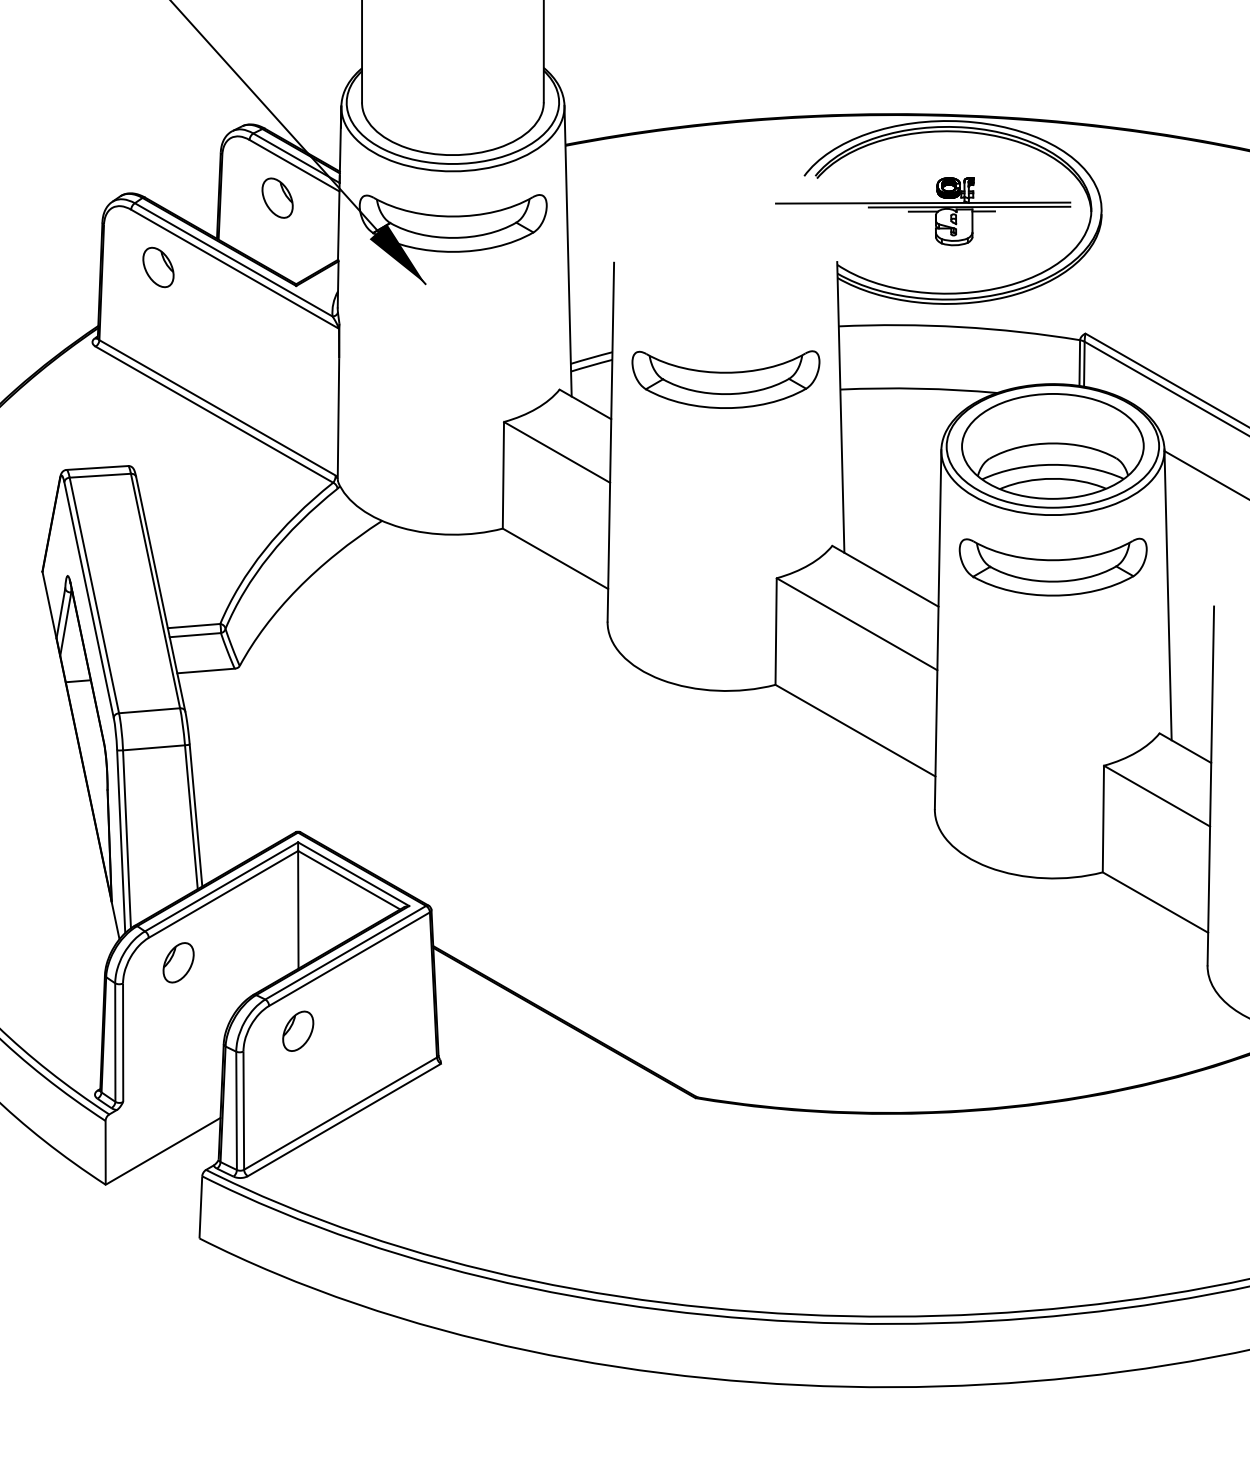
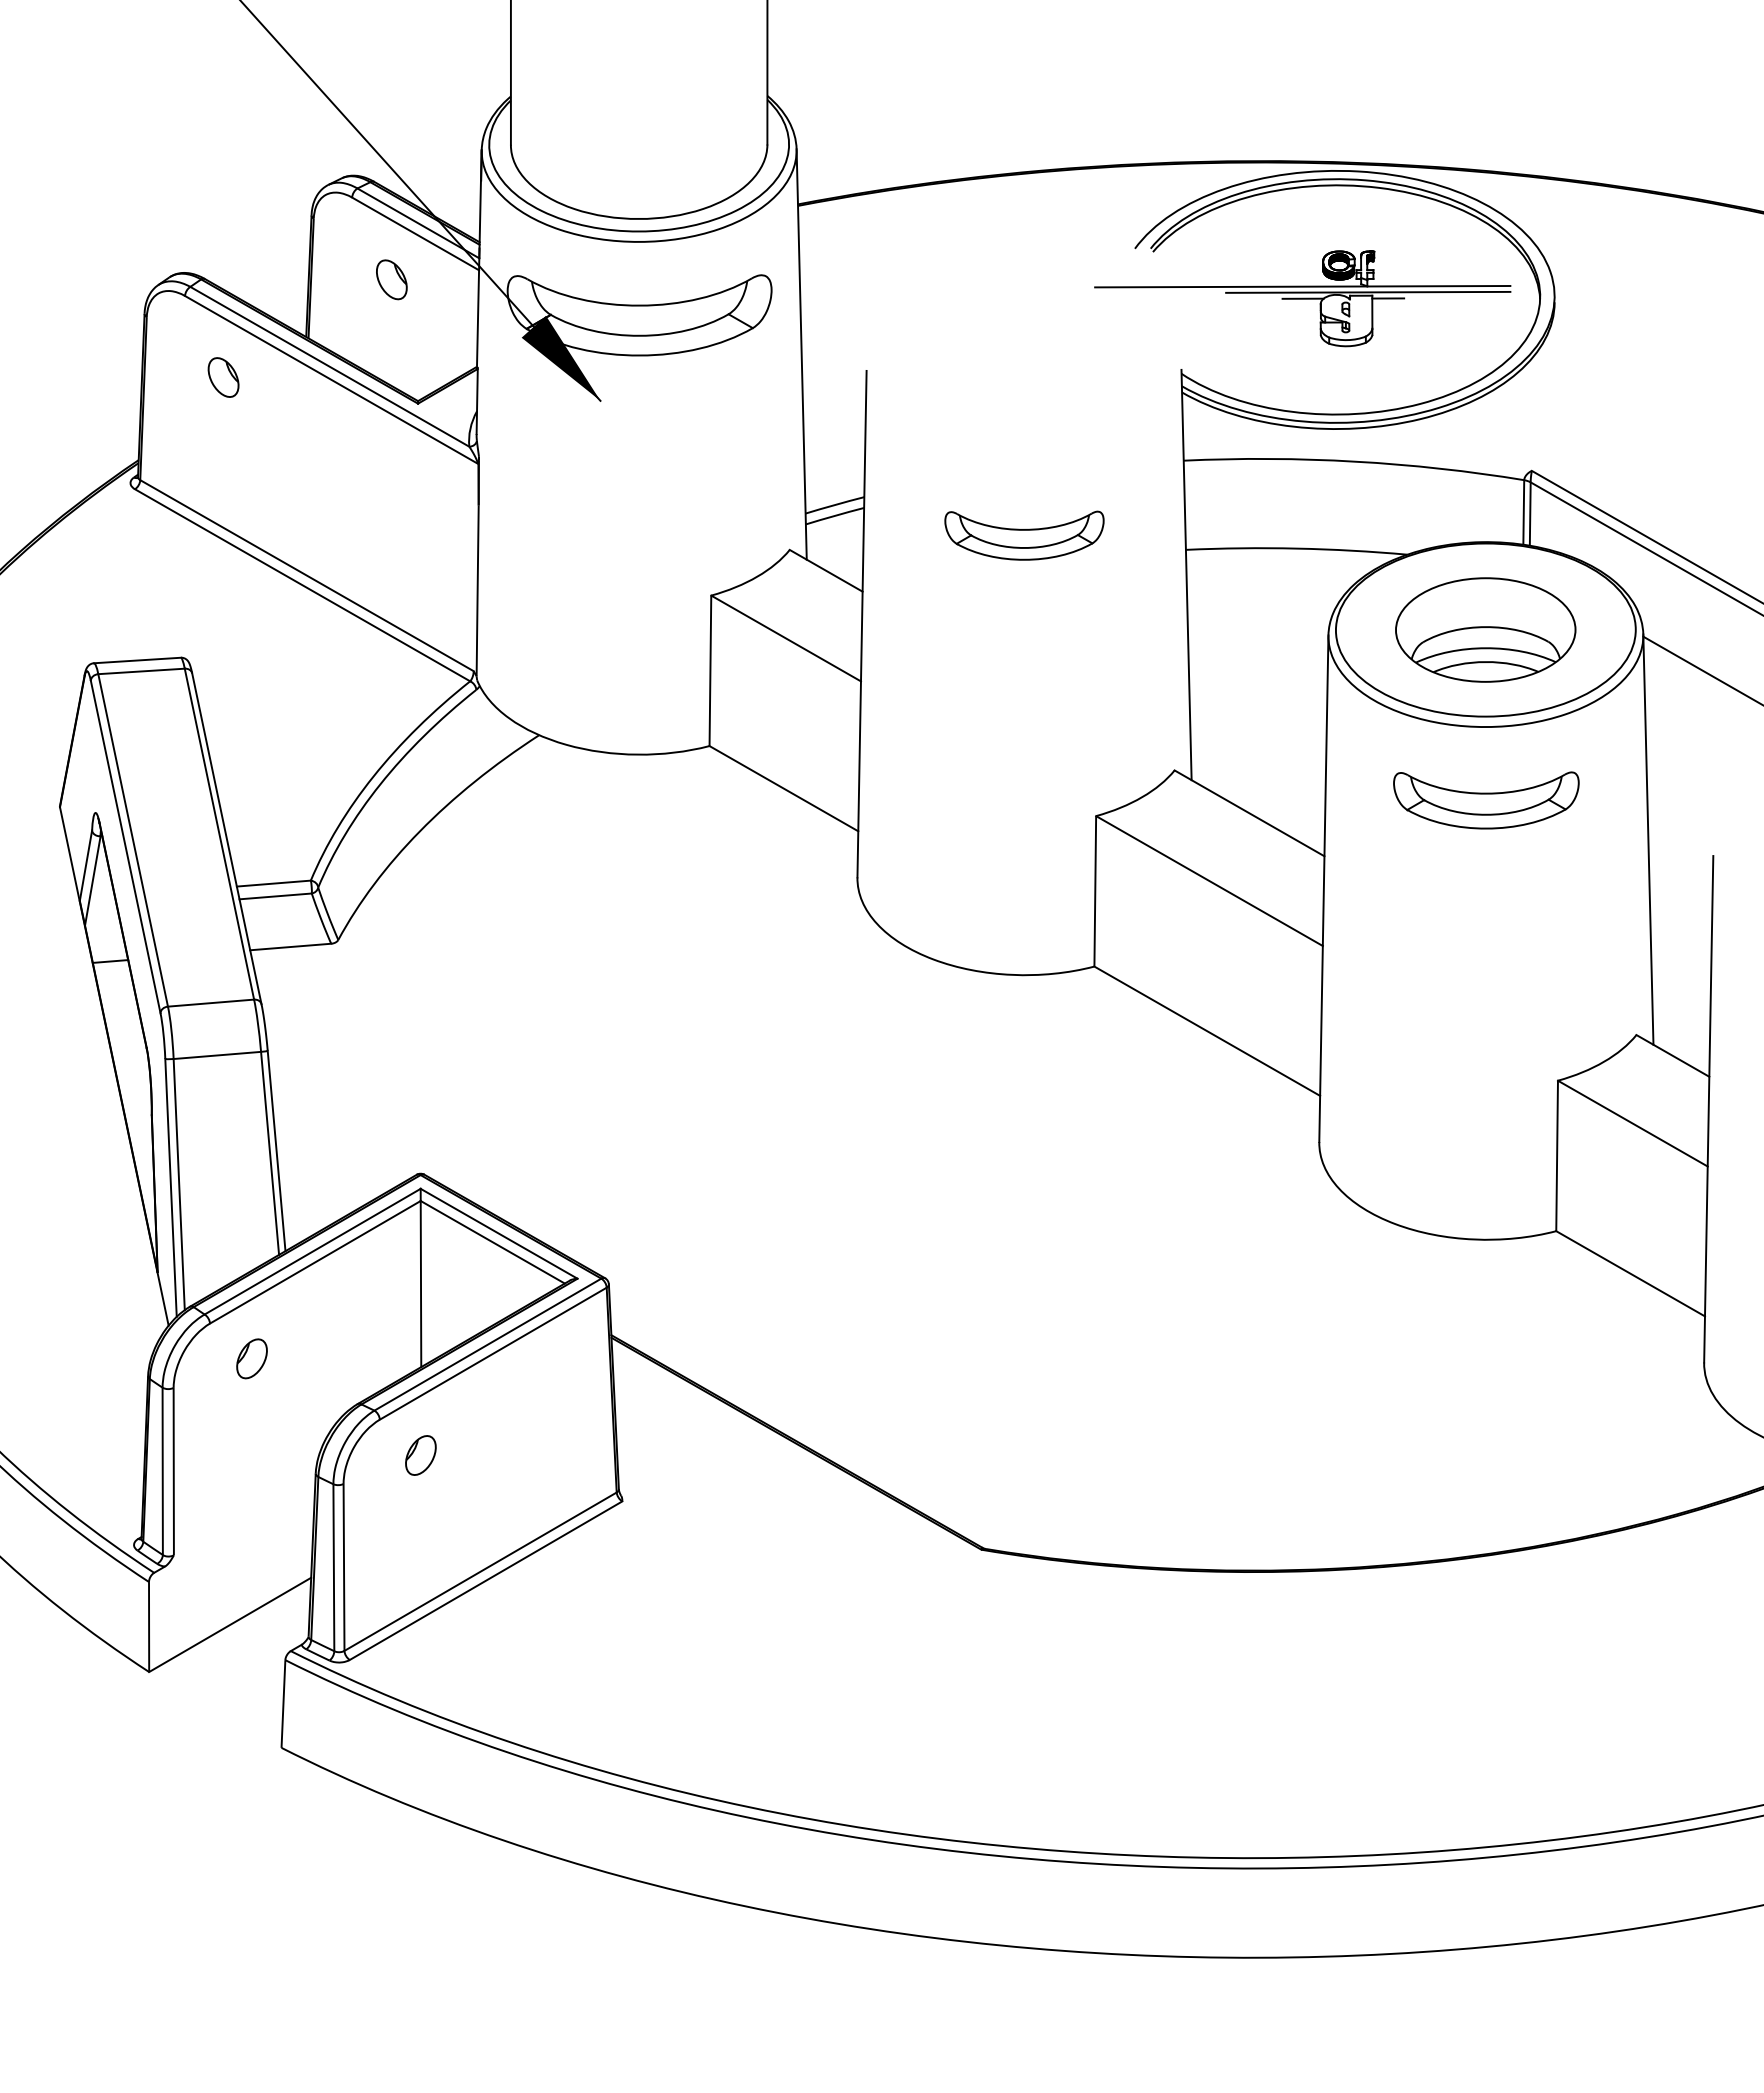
part: (277, 198) -> (391, 279), size x0.7
part: (158, 267) -> (223, 377), size x0.7
part: (725, 379) -> (1024, 535), size x0.6
part: (1052, 446) -> (1485, 629), size x0.7
part: (1053, 567) -> (1486, 800), size x0.7
part: (178, 962) -> (251, 1358), size x0.7
part: (297, 1031) -> (420, 1455), size x0.7

